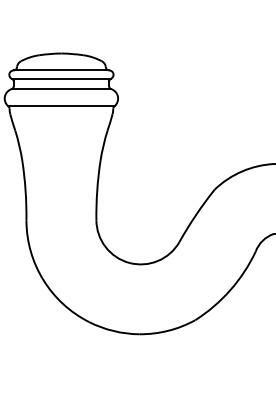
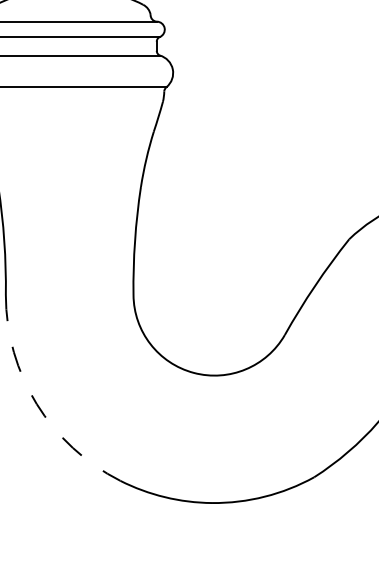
arc: (43, 280) -> (36, 404), solid -> dashed

